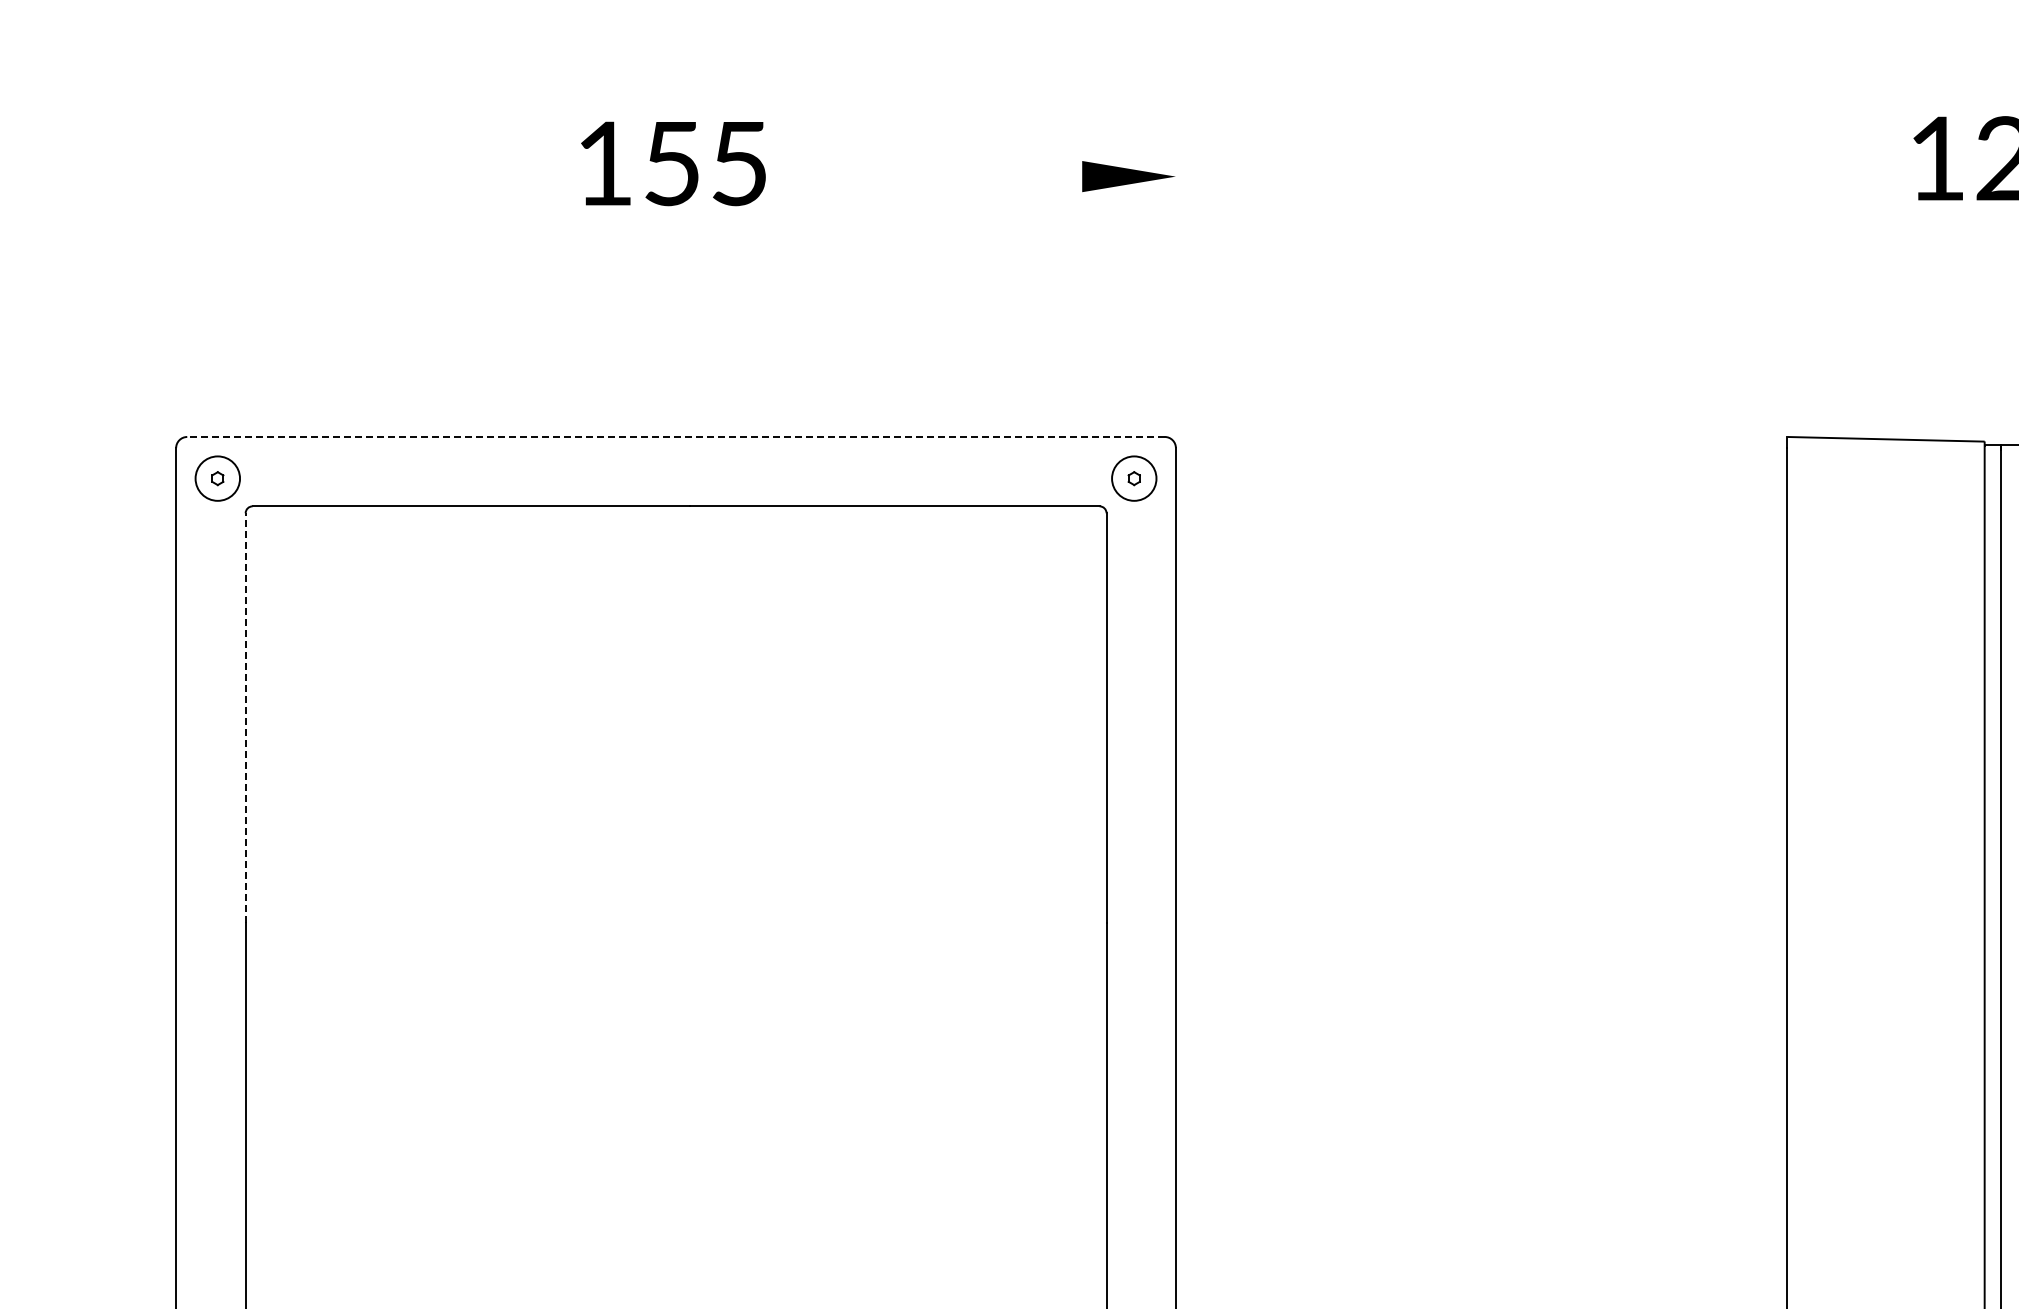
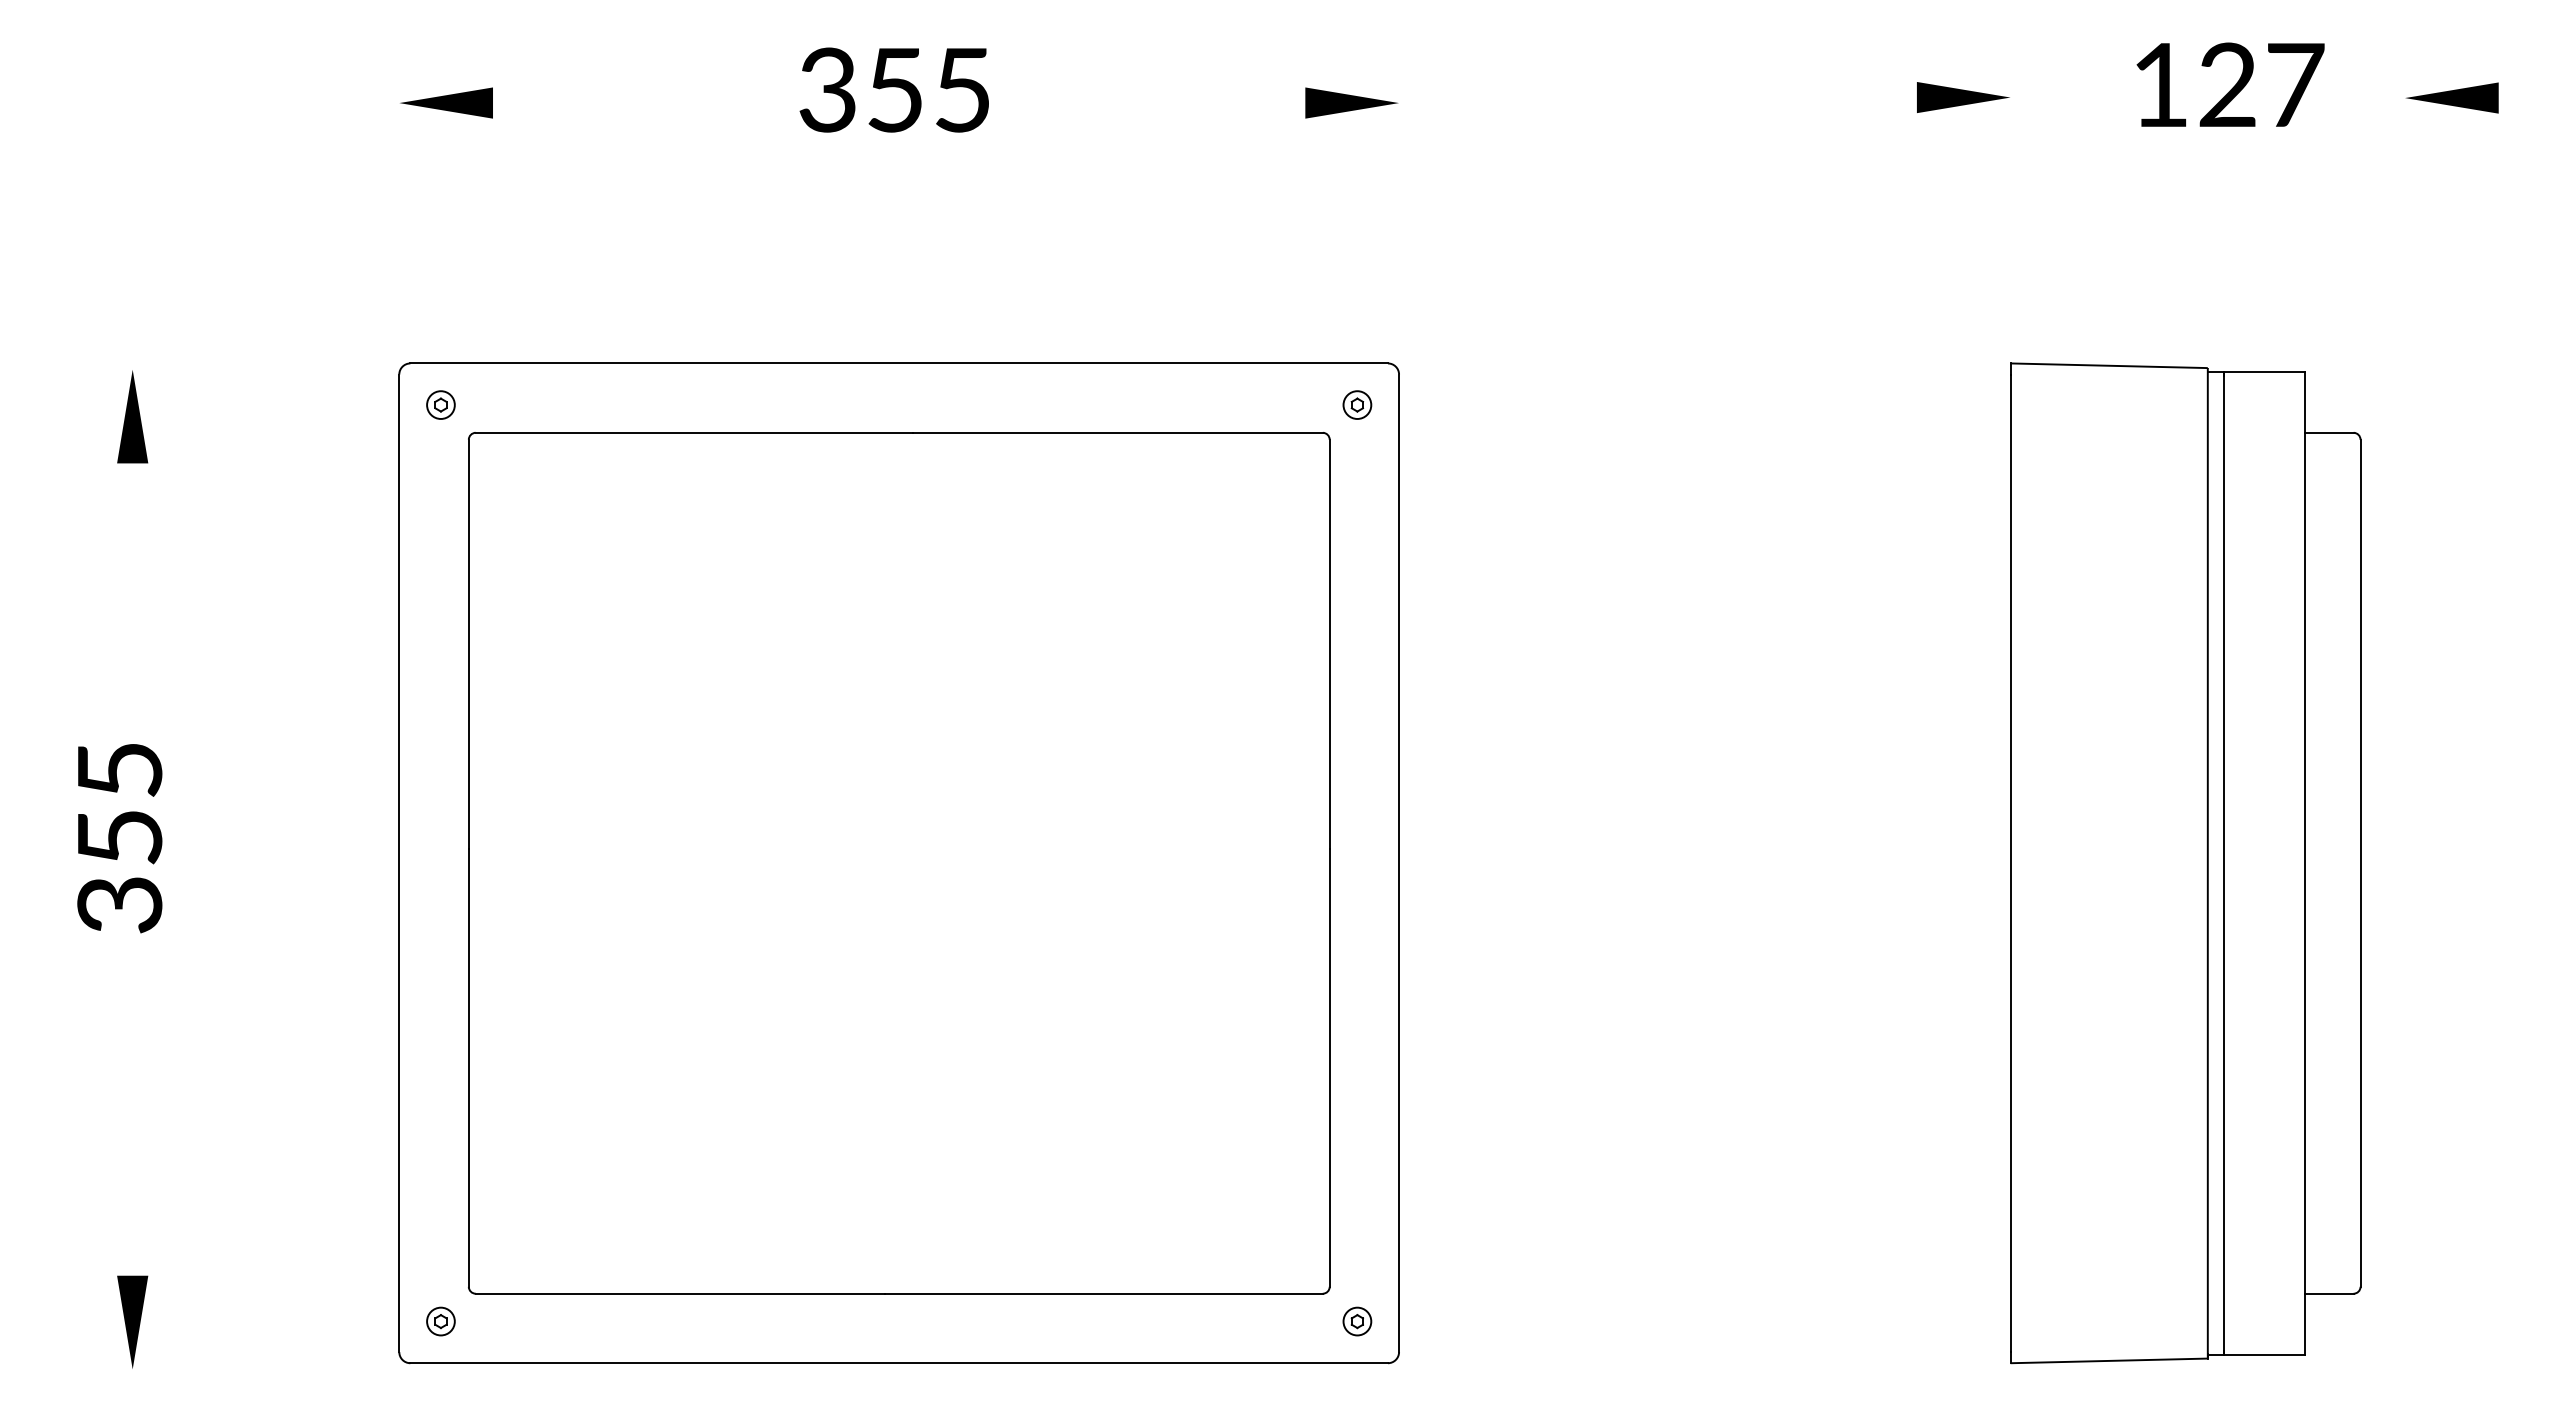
text: (604, 163) -> (827, 89), 155 -> 355
part: (1740, 171) -> (1963, 97), added
part: (223, 176) -> (446, 102), added
line: (676, 437) -> (899, 363), dashed -> solid
circle: (217, 478) -> (440, 404), size x0.62
circle: (1134, 478) -> (1357, 404), size x0.62
line: (245, 718) -> (468, 644), dashed -> solid

